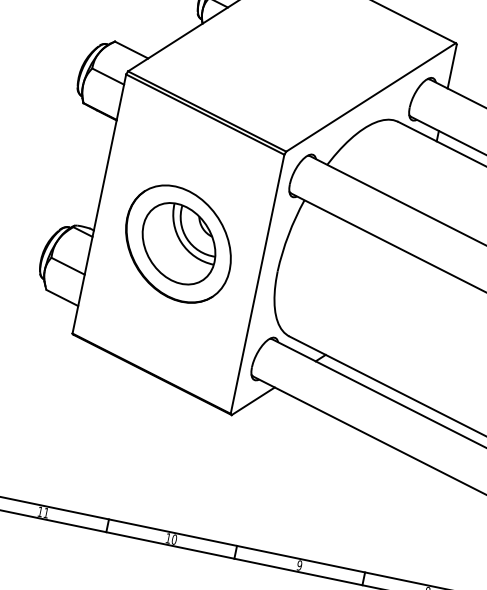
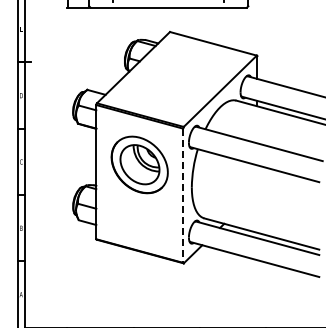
part: (178, 243) -> (139, 164), moved
line: (257, 285) -> (183, 196), solid -> dashed

